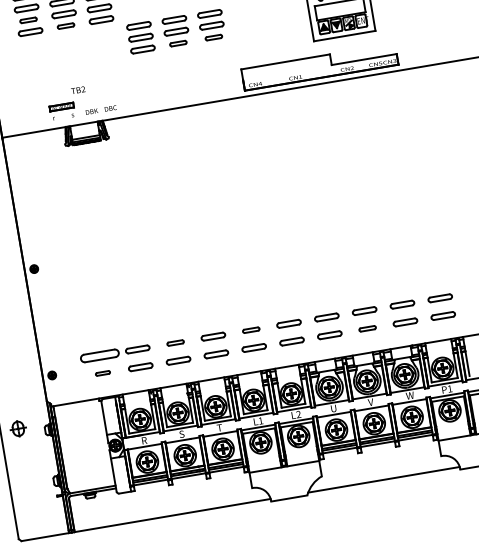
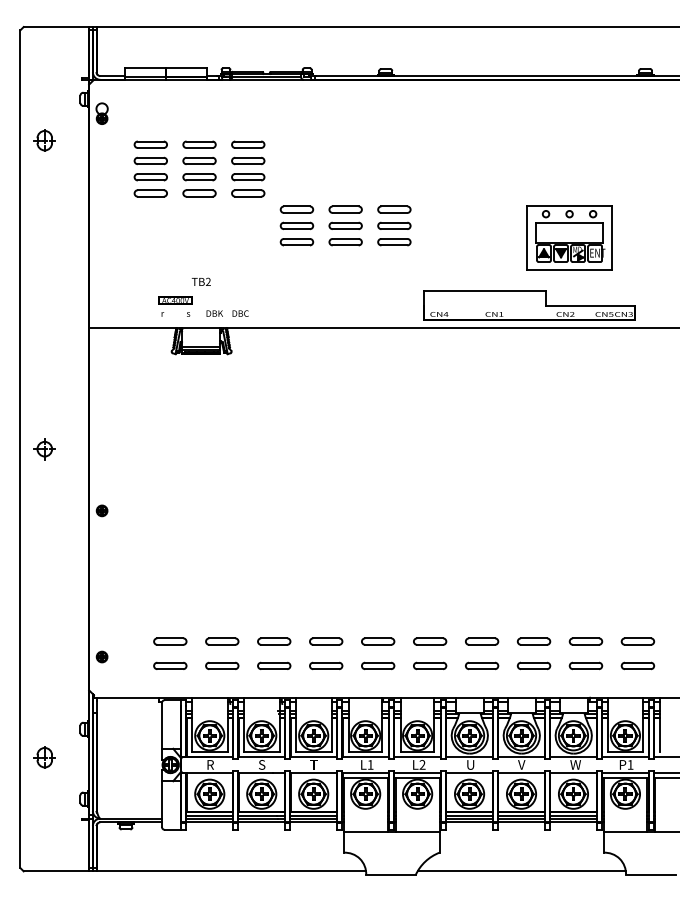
part: (28, 20) -> (150, 177), size x1.43
part: (66, 26) -> (199, 193), size x1.43
part: (213, 37) -> (394, 242), size x1.43
part: (178, 43) -> (345, 242), size x1.43
part: (367, 328) -> (533, 665), size x1.43
part: (251, 330) -> (378, 641), size x1.43
part: (175, 342) -> (274, 641), size x1.43
part: (100, 355) -> (170, 641), size x0.62
part: (103, 373) -> (170, 665), size x1.67
part: (18, 428) -> (44, 757), moved

